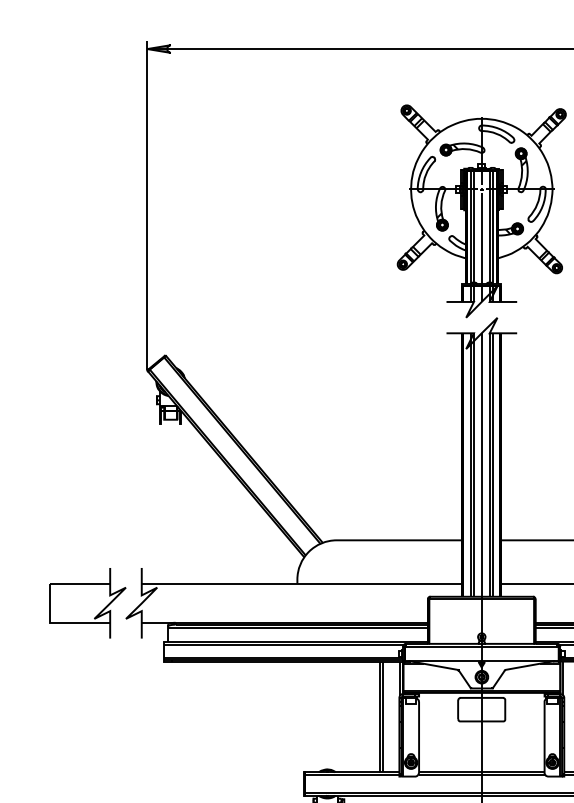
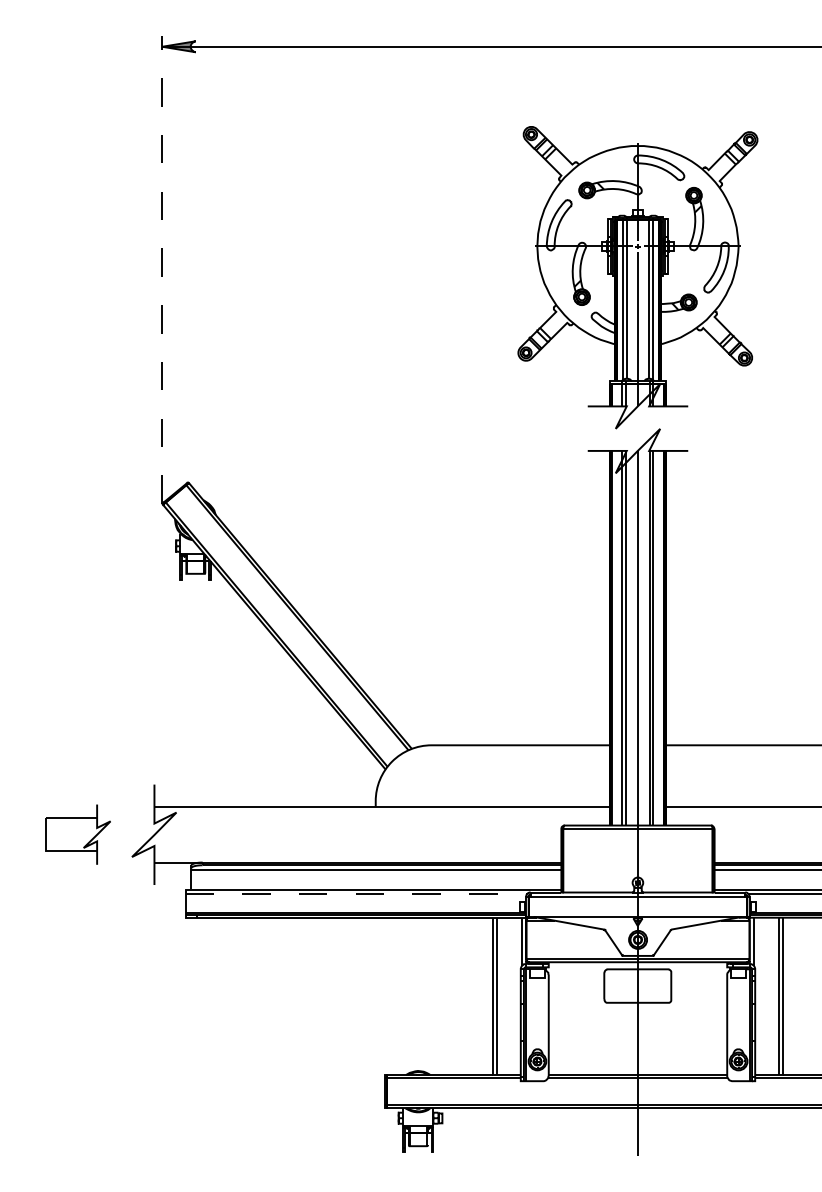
line: (147, 205) -> (162, 269), solid -> dashed
part: (88, 603) -> (78, 834), size x0.6
line: (283, 645) -> (356, 894), solid -> dashed

